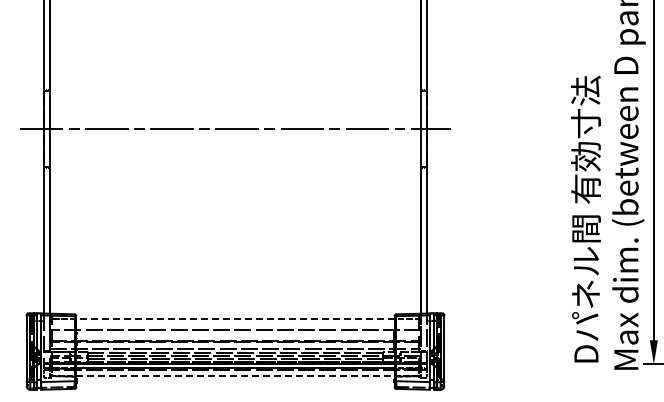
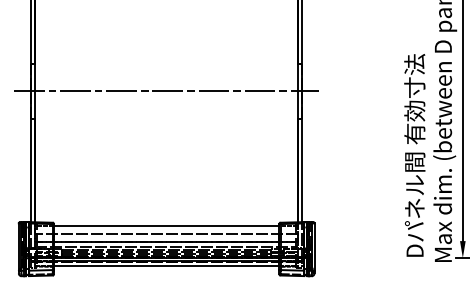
line: (234, 318) -> (165, 225), dashed -> solid
line: (235, 376) -> (166, 266), dashed -> solid

